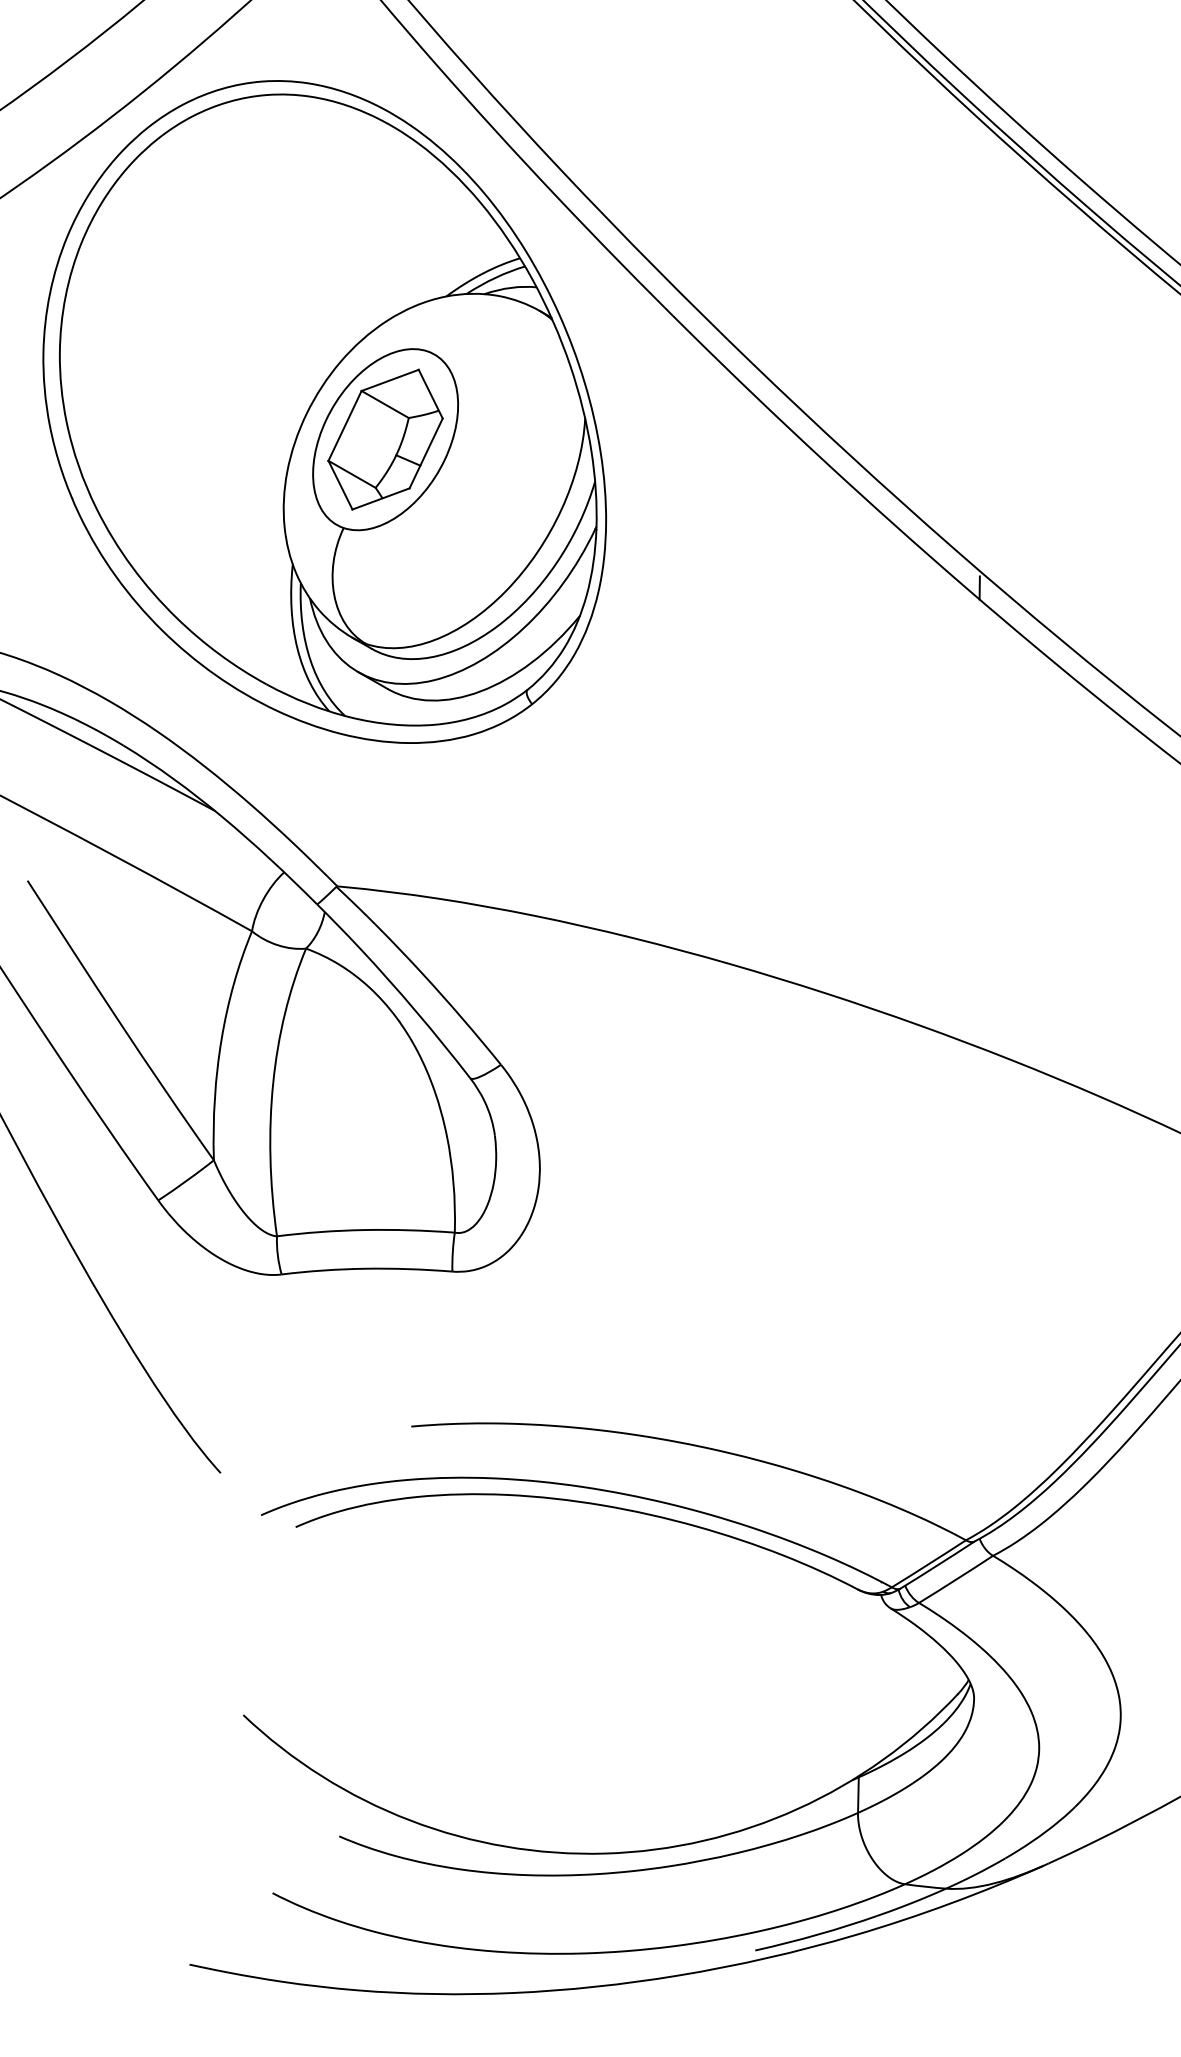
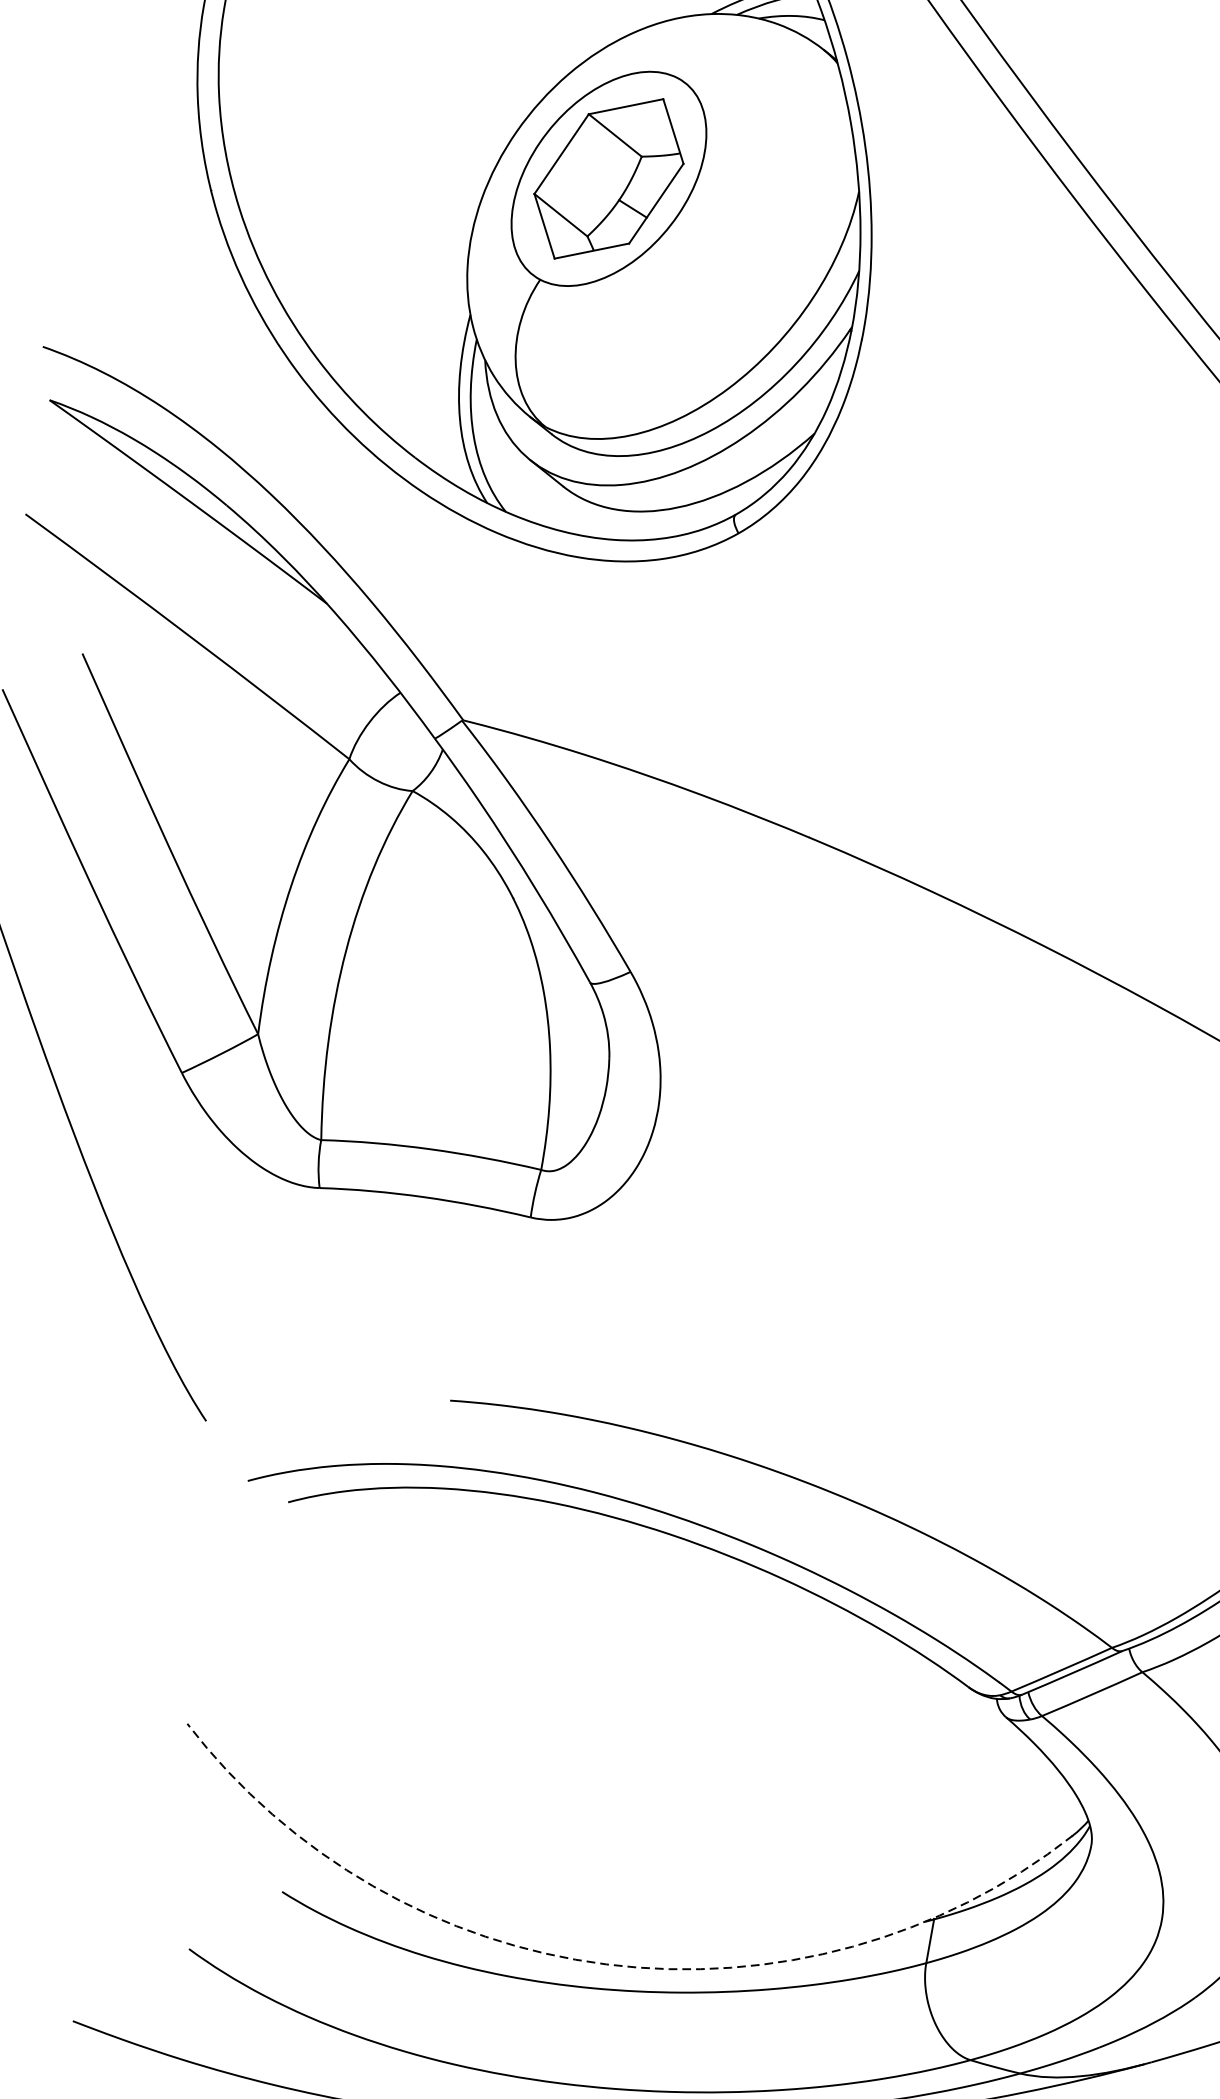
arc: (605, 1853) -> (607, 1964), solid -> dashed

